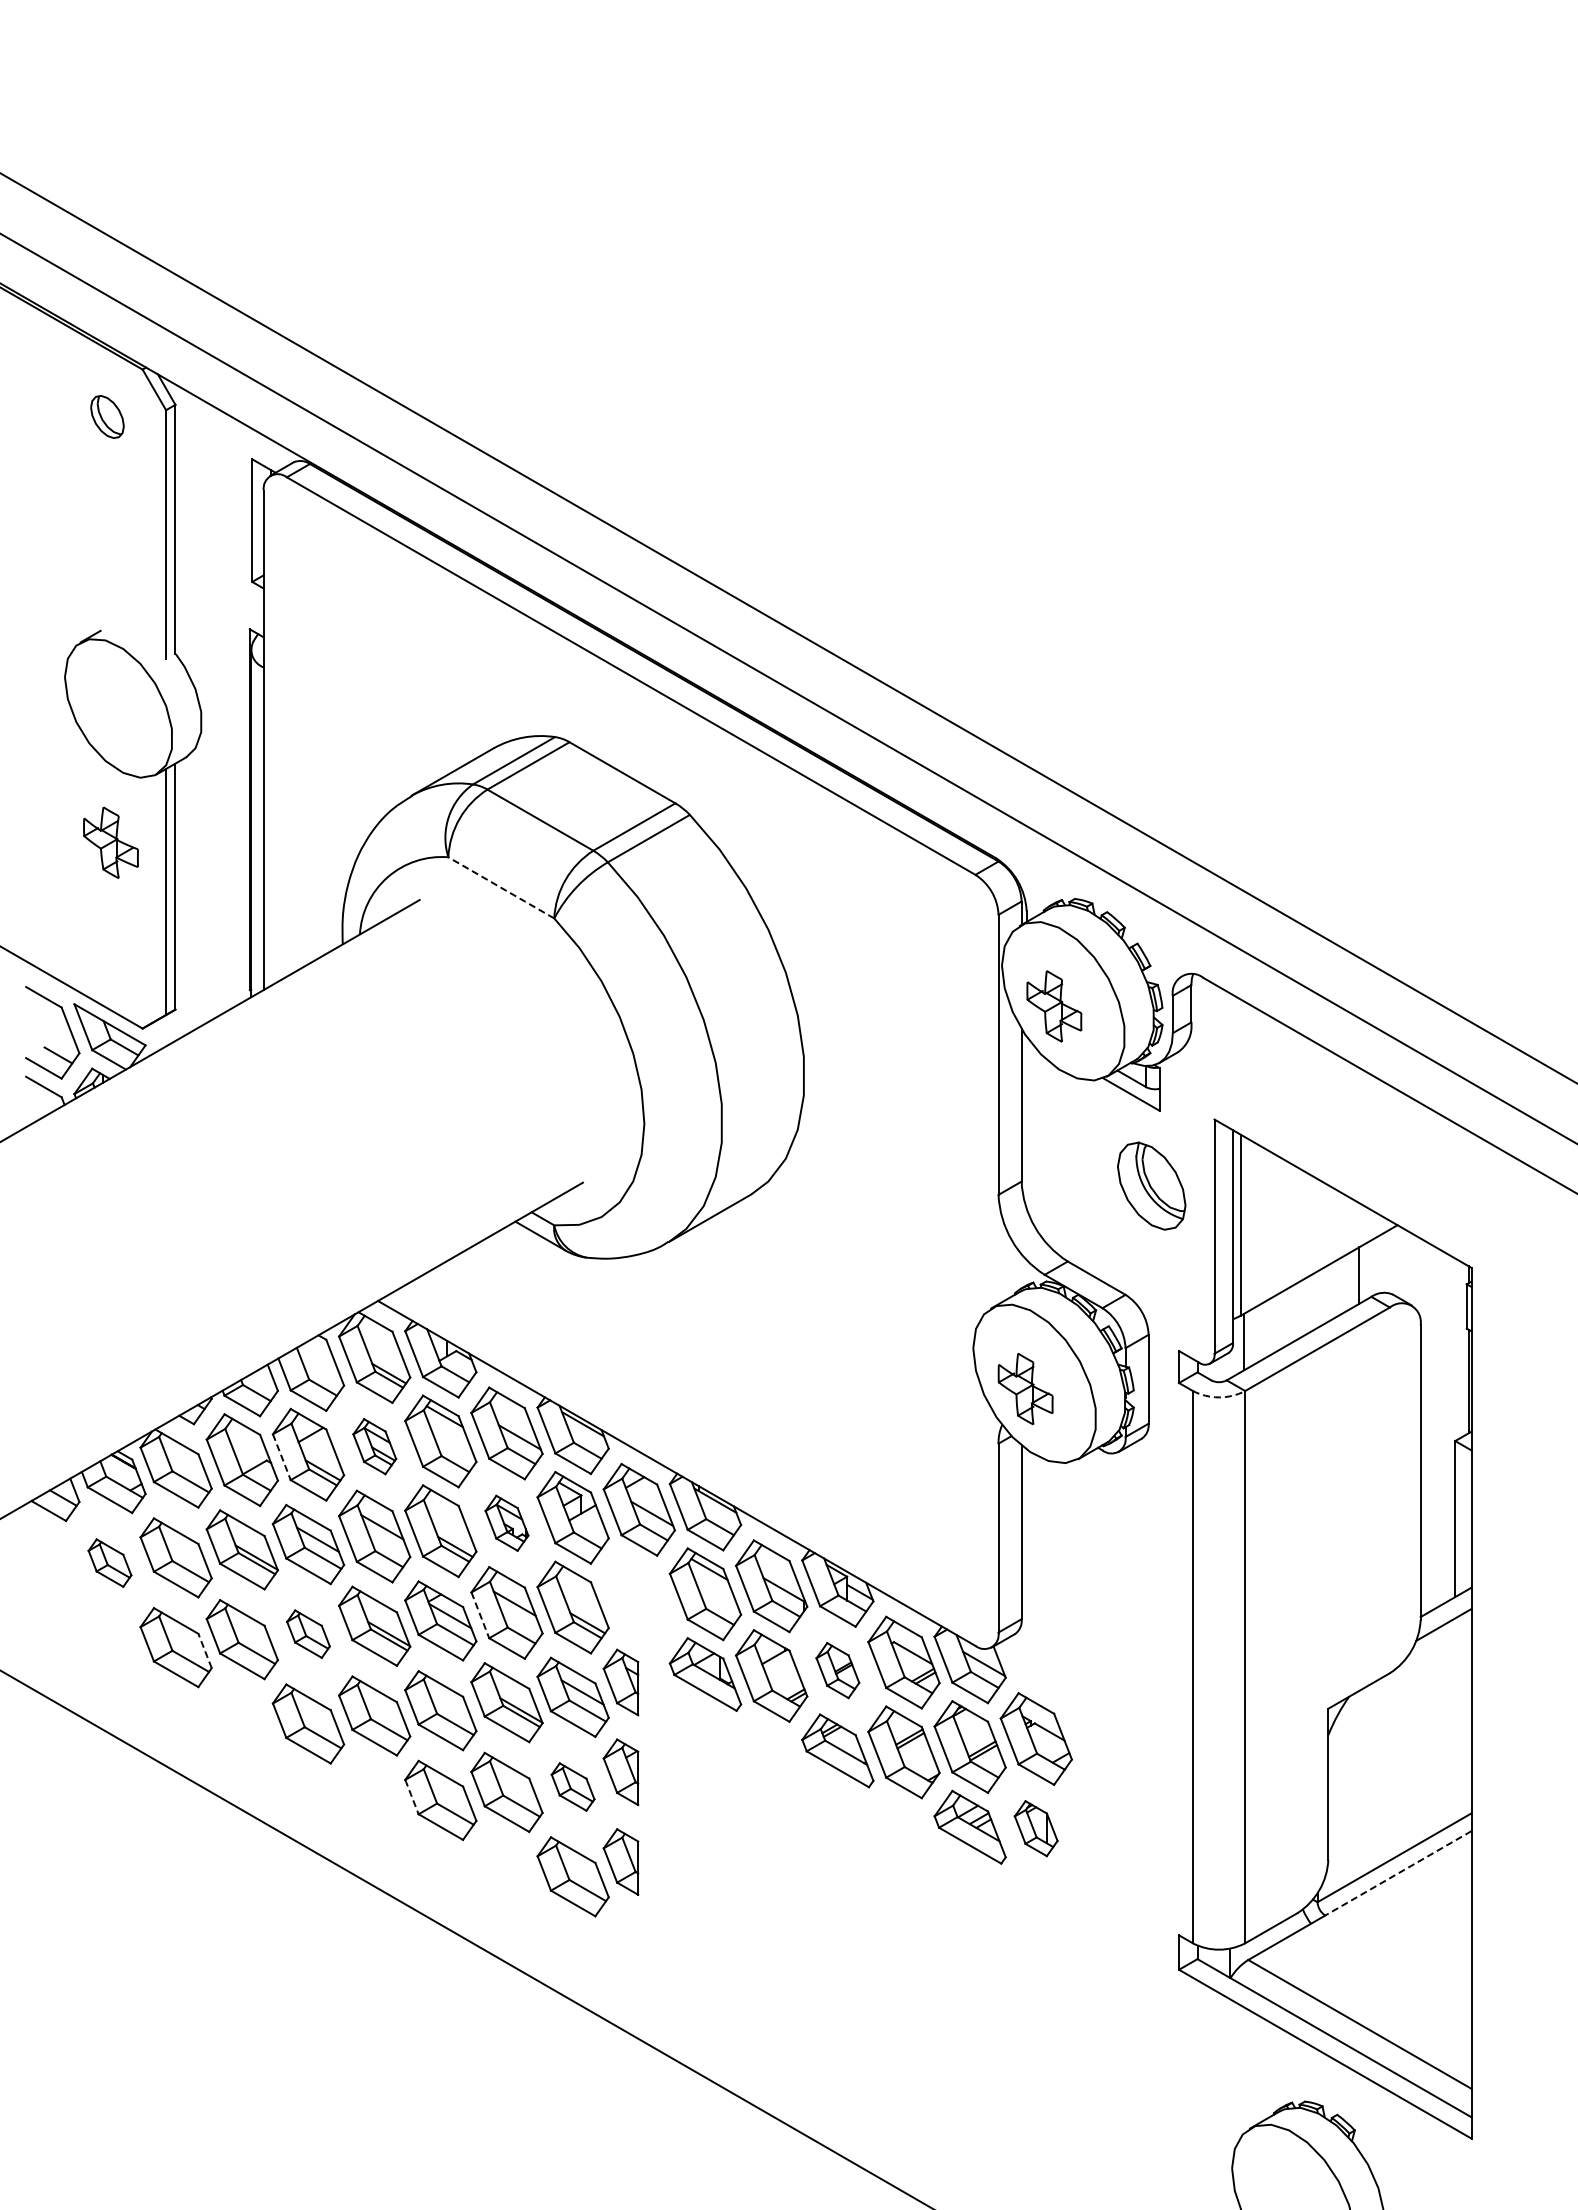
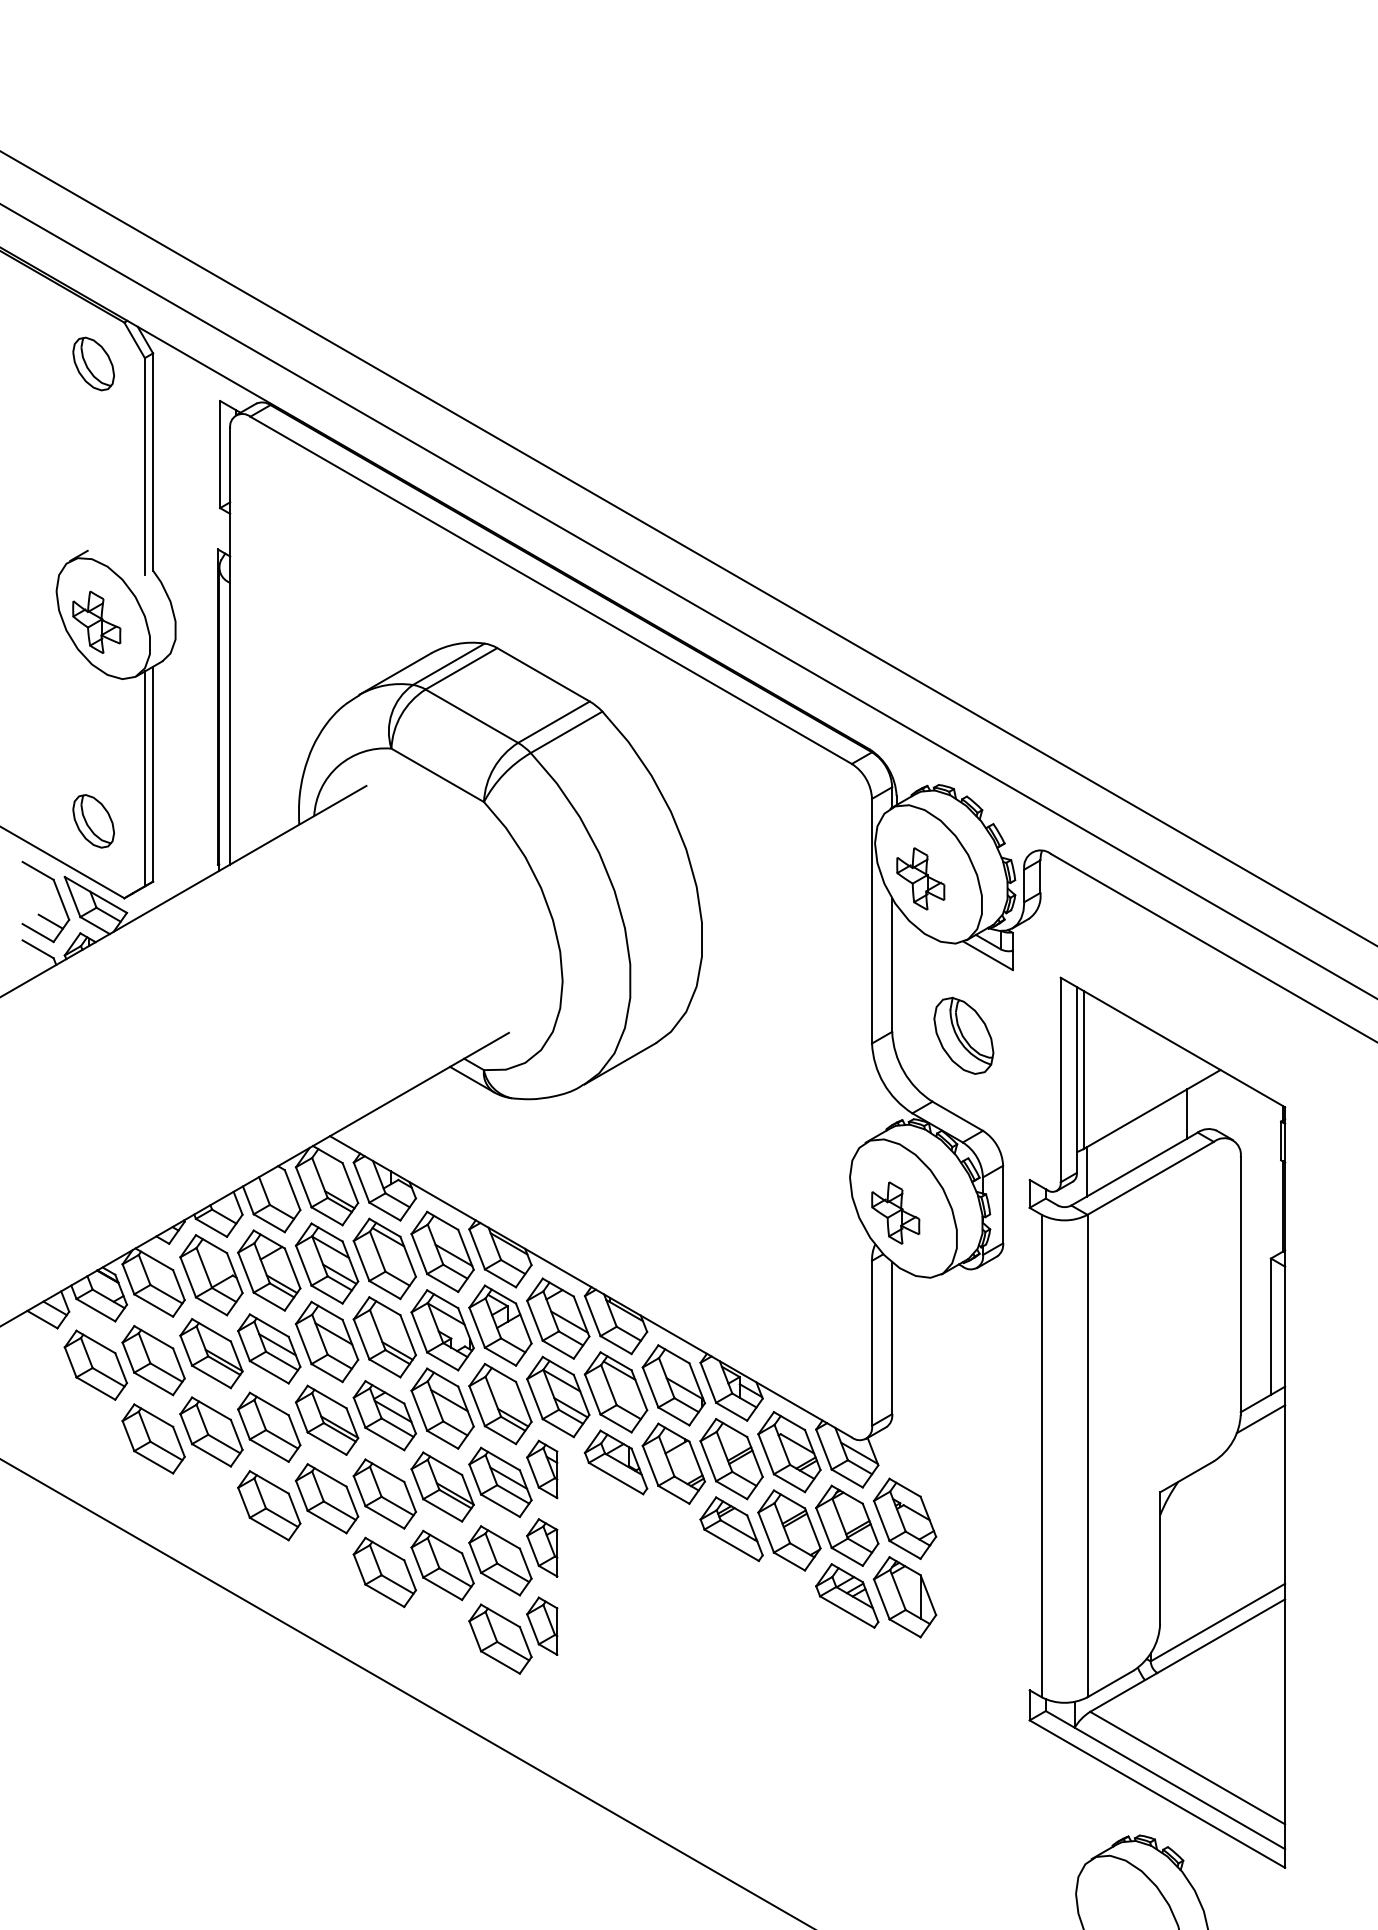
part: (107, 416) -> (93, 363), size x1.43
part: (110, 842) -> (96, 622), moved
line: (500, 887) -> (436, 775), dashed -> solid
part: (107, 940) -> (93, 821), added
part: (1151, 1185) -> (963, 1035), moved
arc: (1219, 1397) -> (1065, 1220), dashed -> solid
part: (374, 1446) -> (326, 1263), size x1.67
line: (281, 1457) -> (245, 1272), dashed -> solid
part: (506, 1523) -> (442, 1330), size x1.67
part: (109, 1562) -> (95, 1364), size x1.67
part: (638, 1599) -> (557, 1396), added
line: (480, 1615) -> (419, 1410), dashed -> solid
part: (308, 1633) -> (269, 1426), size x1.67
line: (204, 1650) -> (178, 1441), dashed -> solid
part: (837, 1670) -> (731, 1458), size x1.67
part: (572, 1786) -> (499, 1560), size x1.67
line: (412, 1797) -> (360, 1569), dashed -> solid
part: (1035, 1828) -> (904, 1596), size x1.67
line: (1397, 1873) -> (1220, 1636), dashed -> solid

